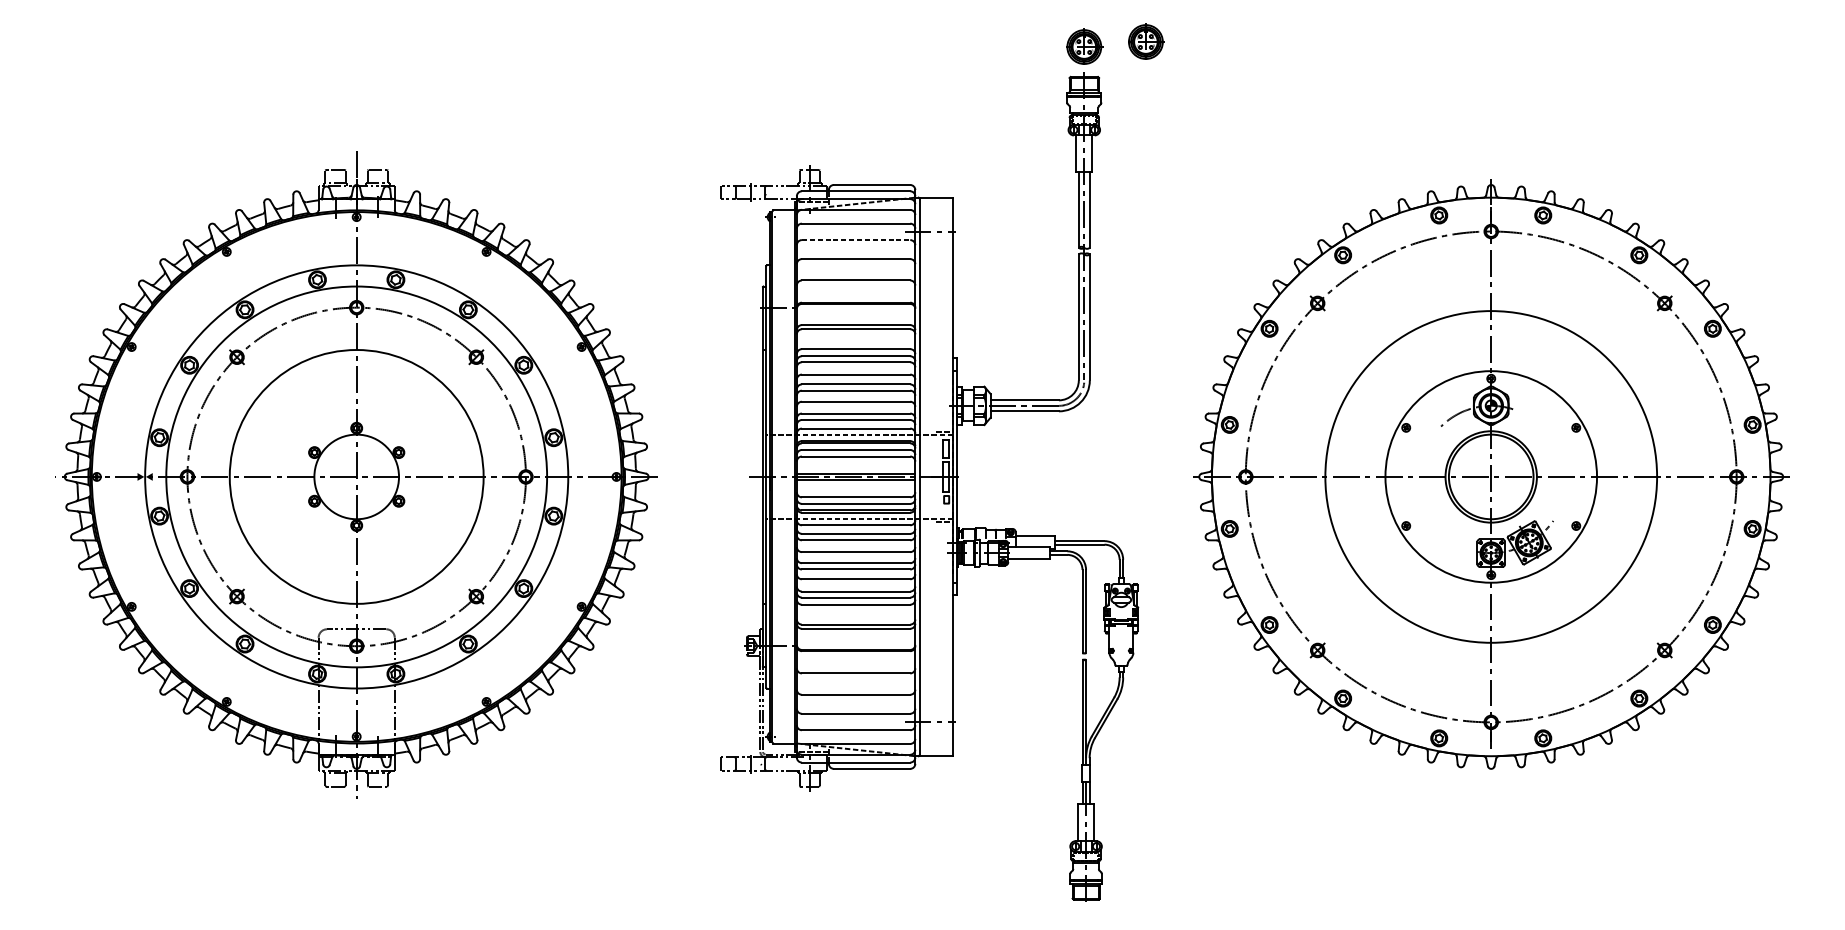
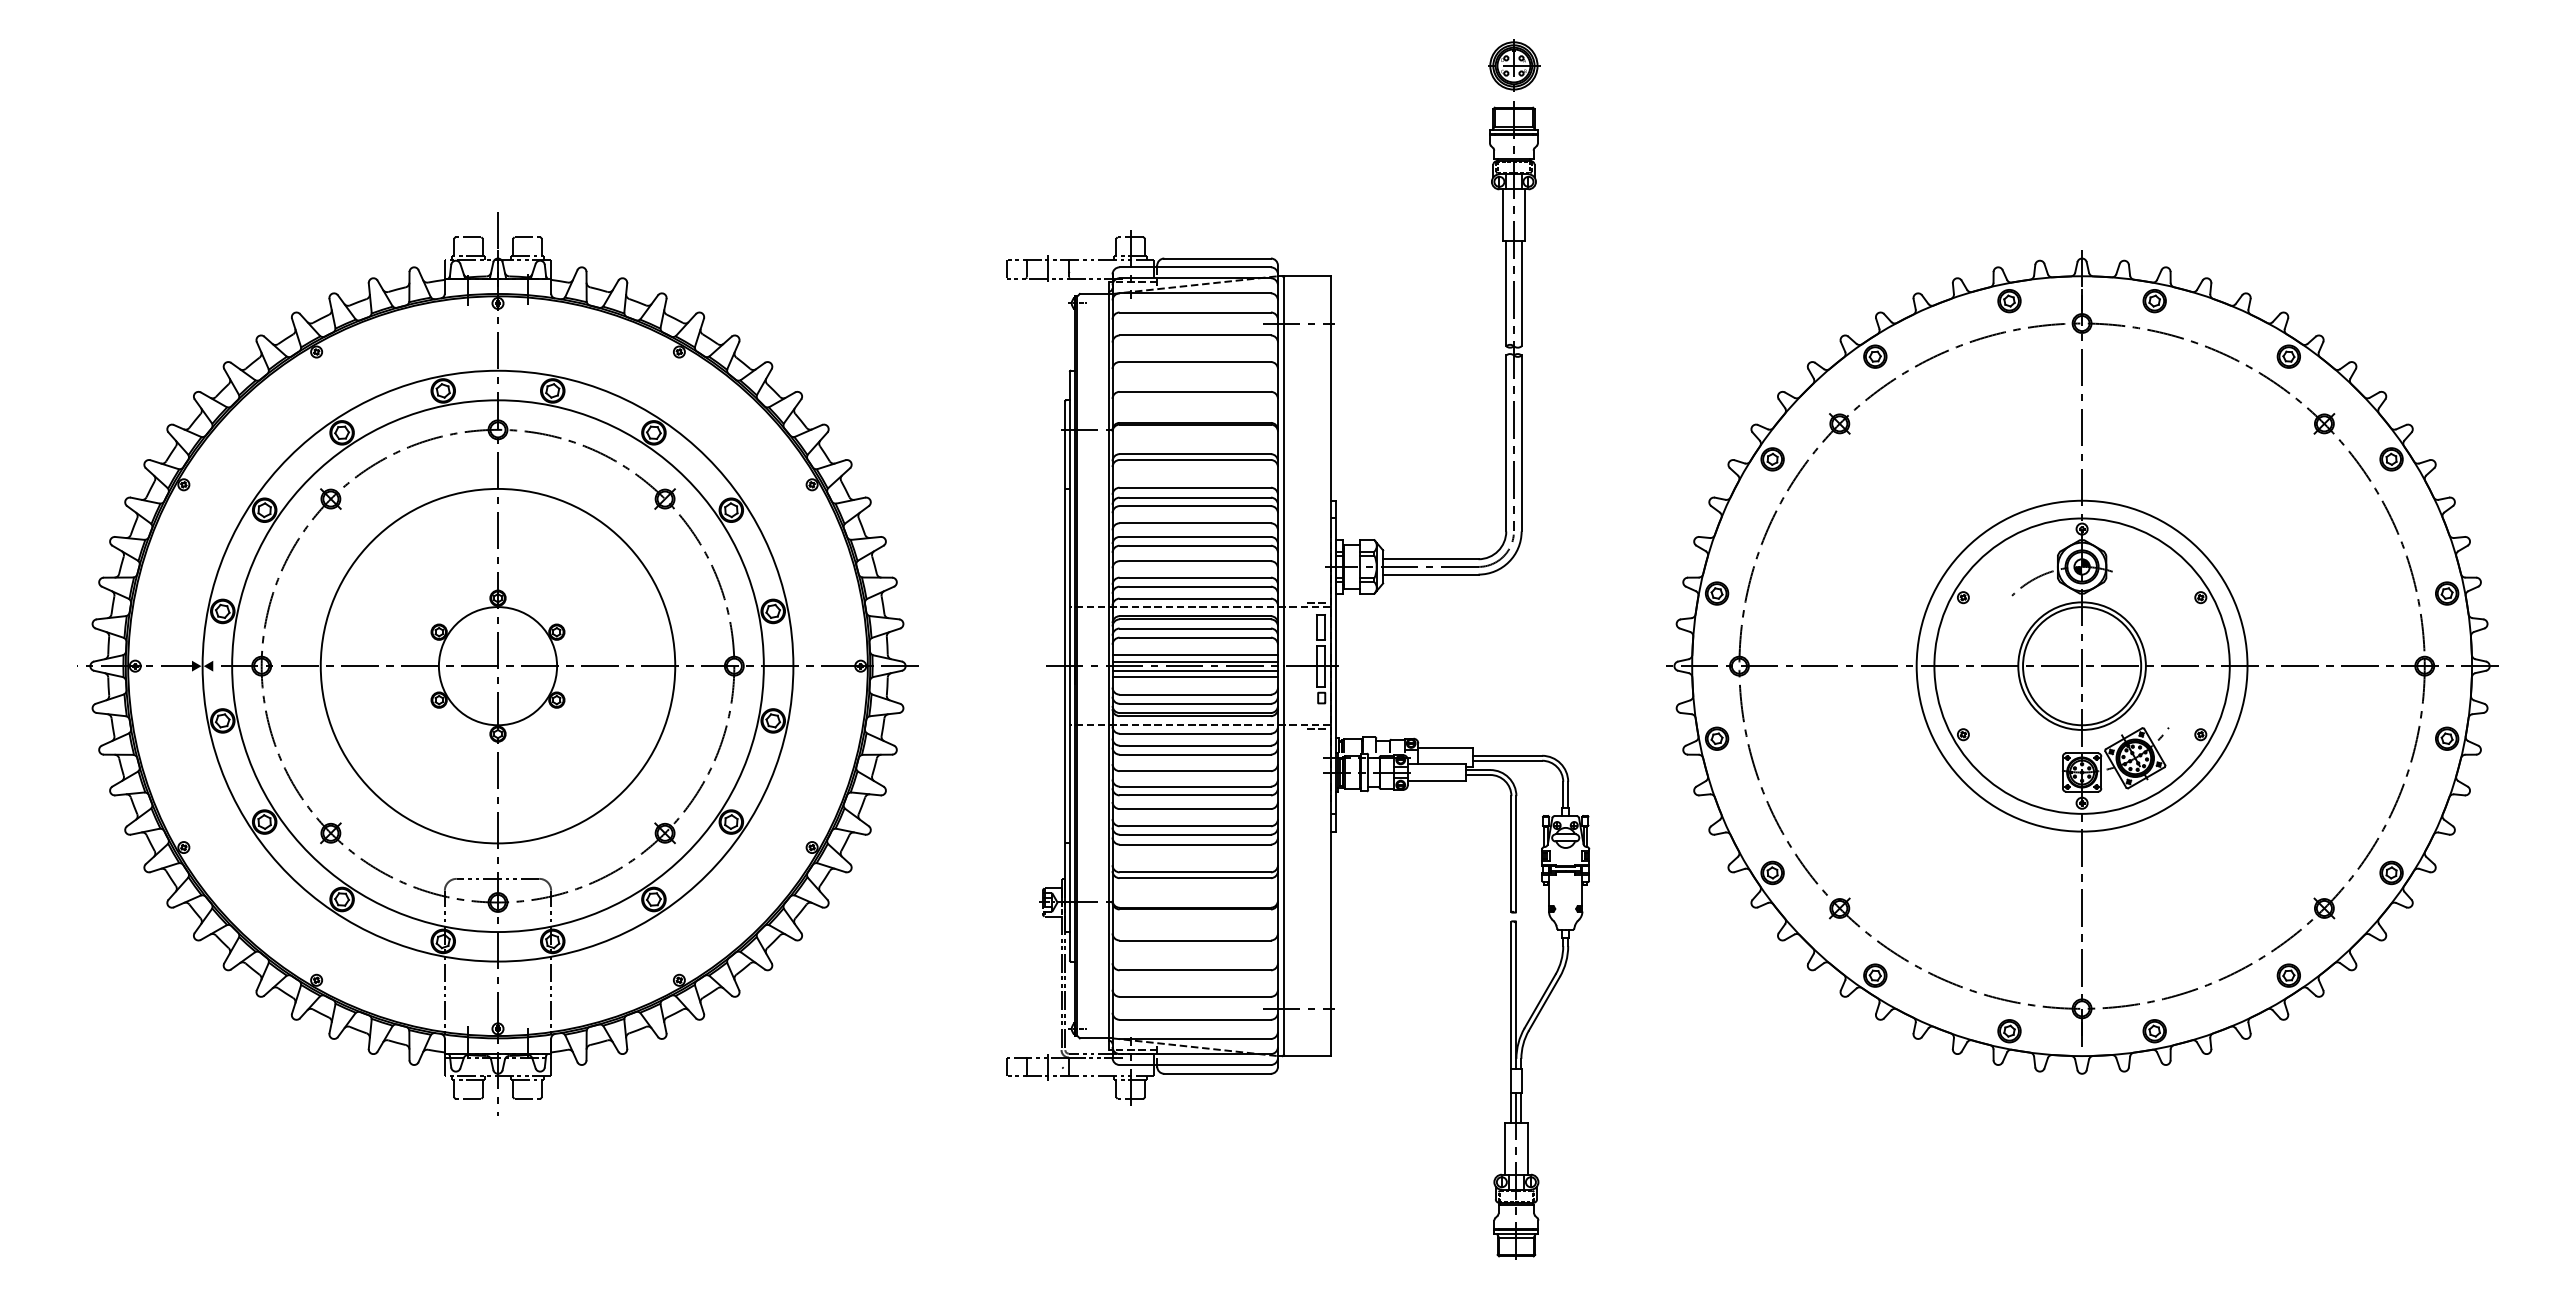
part: (1146, 41) -> (1600, 58), removed
line: (856, 240) -> (1195, 335), dashed -> solid
line: (855, 469) -> (1194, 655), added
circle: (1490, 476) -> (2081, 665), size x0.71
line: (855, 484) -> (1194, 676), added

